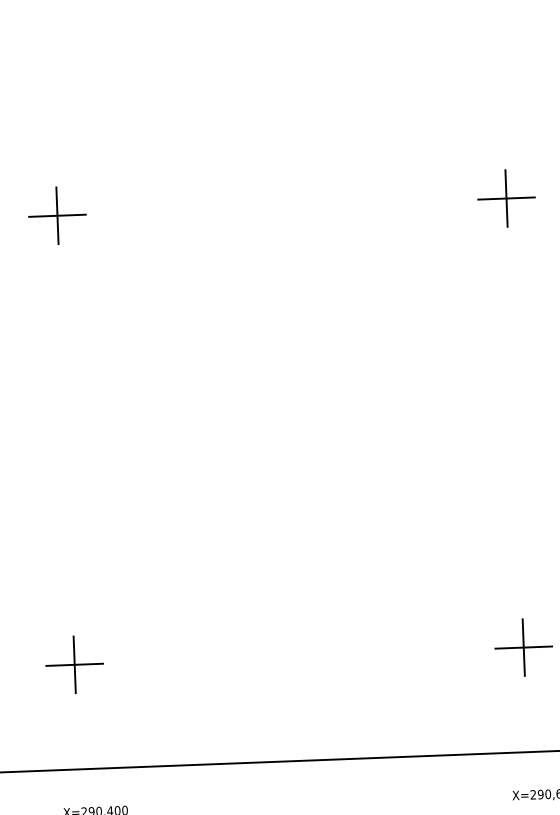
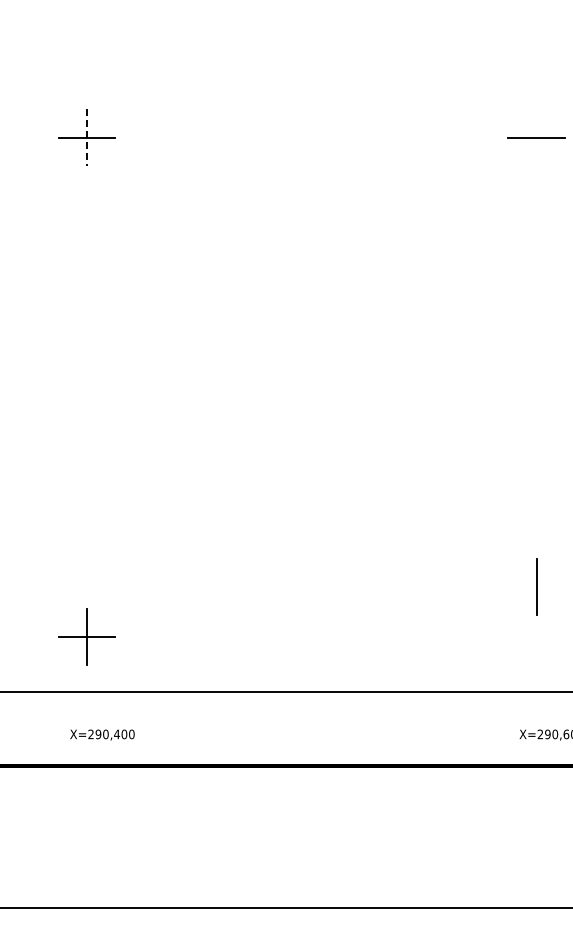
line: (506, 198) -> (536, 137), removed
line: (57, 216) -> (87, 138), solid -> dashed
line: (523, 647) -> (536, 586), removed
part: (74, 664) -> (86, 636), moved

